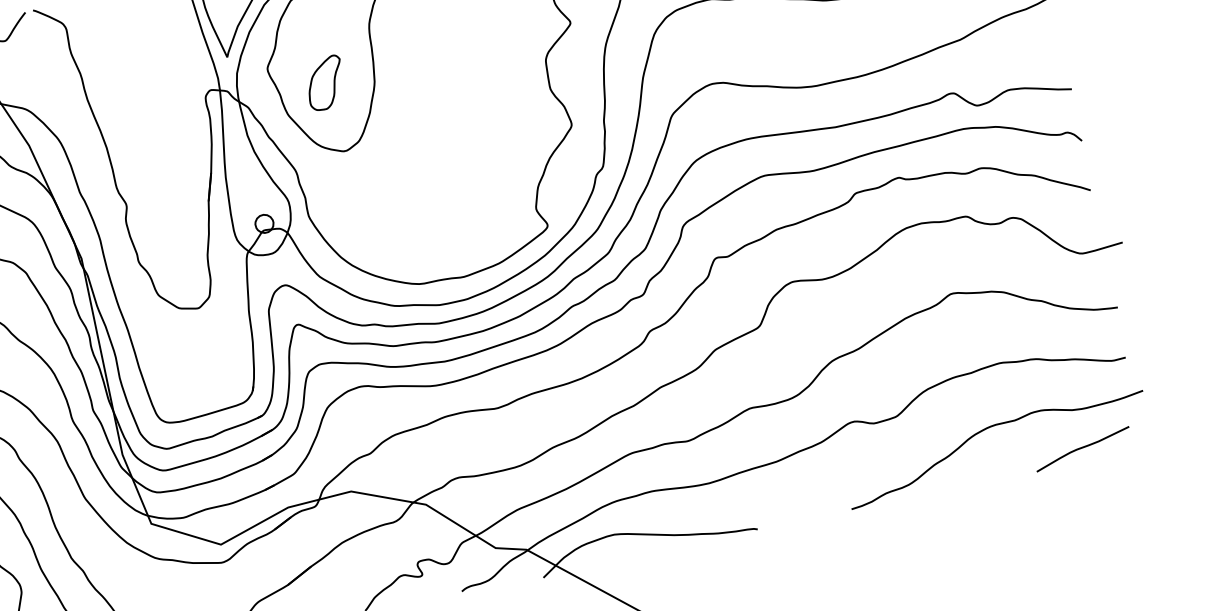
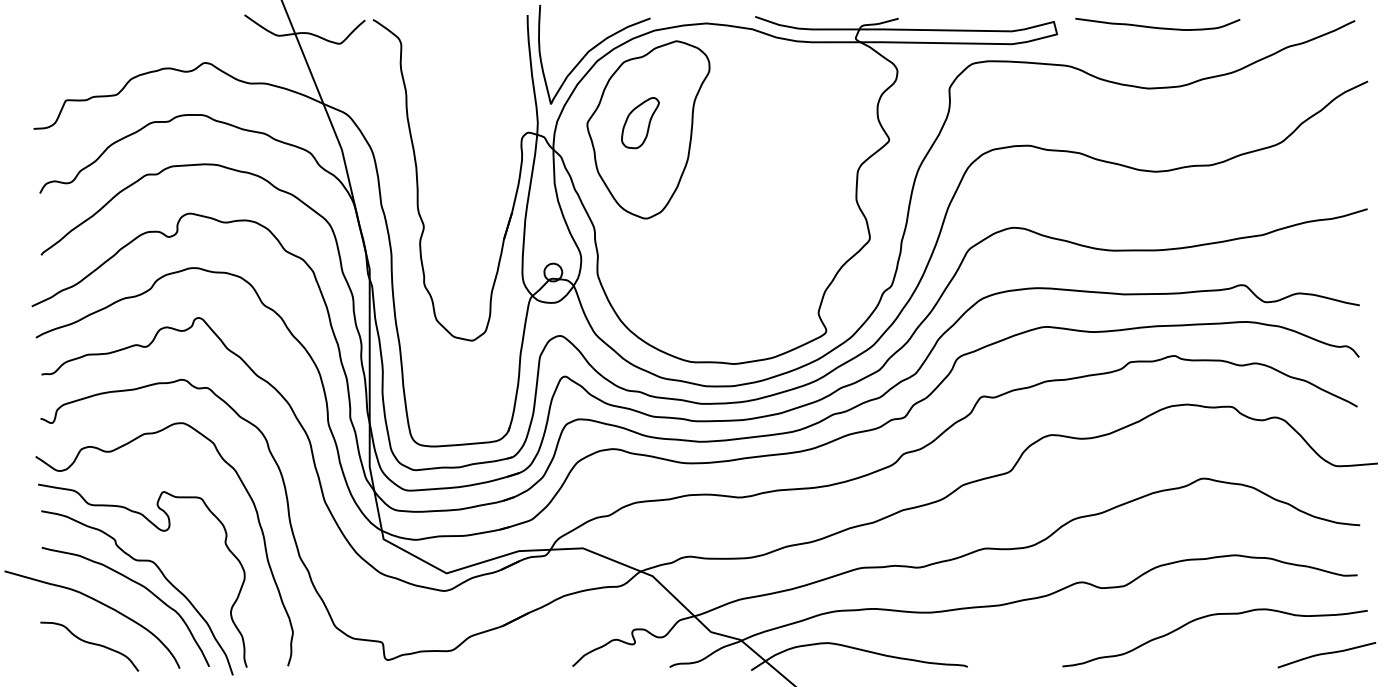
part: (325, 83) -> (640, 123), moved
curve: (1082, 448) -> (1326, 654), moved

